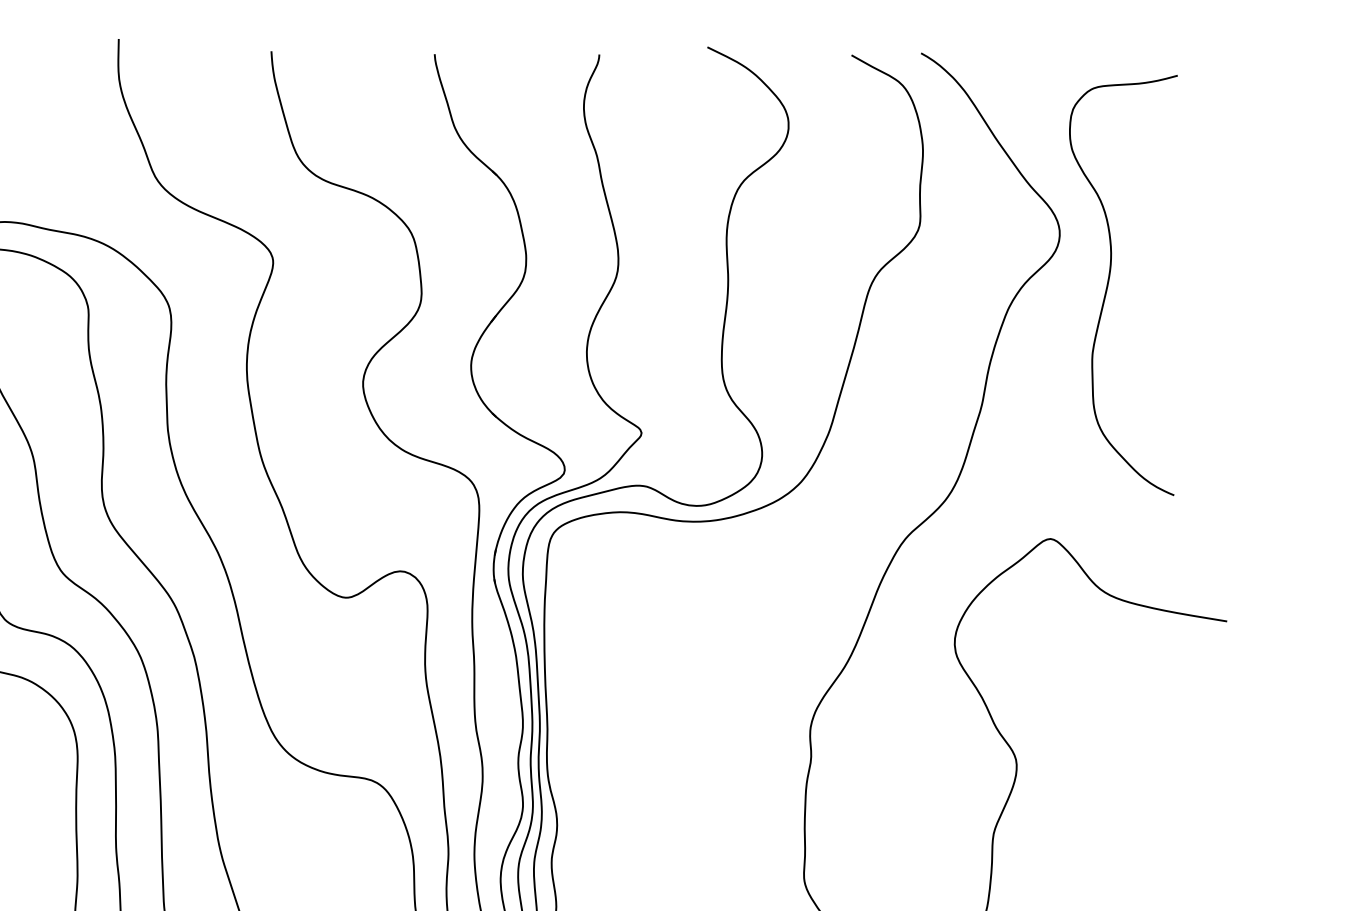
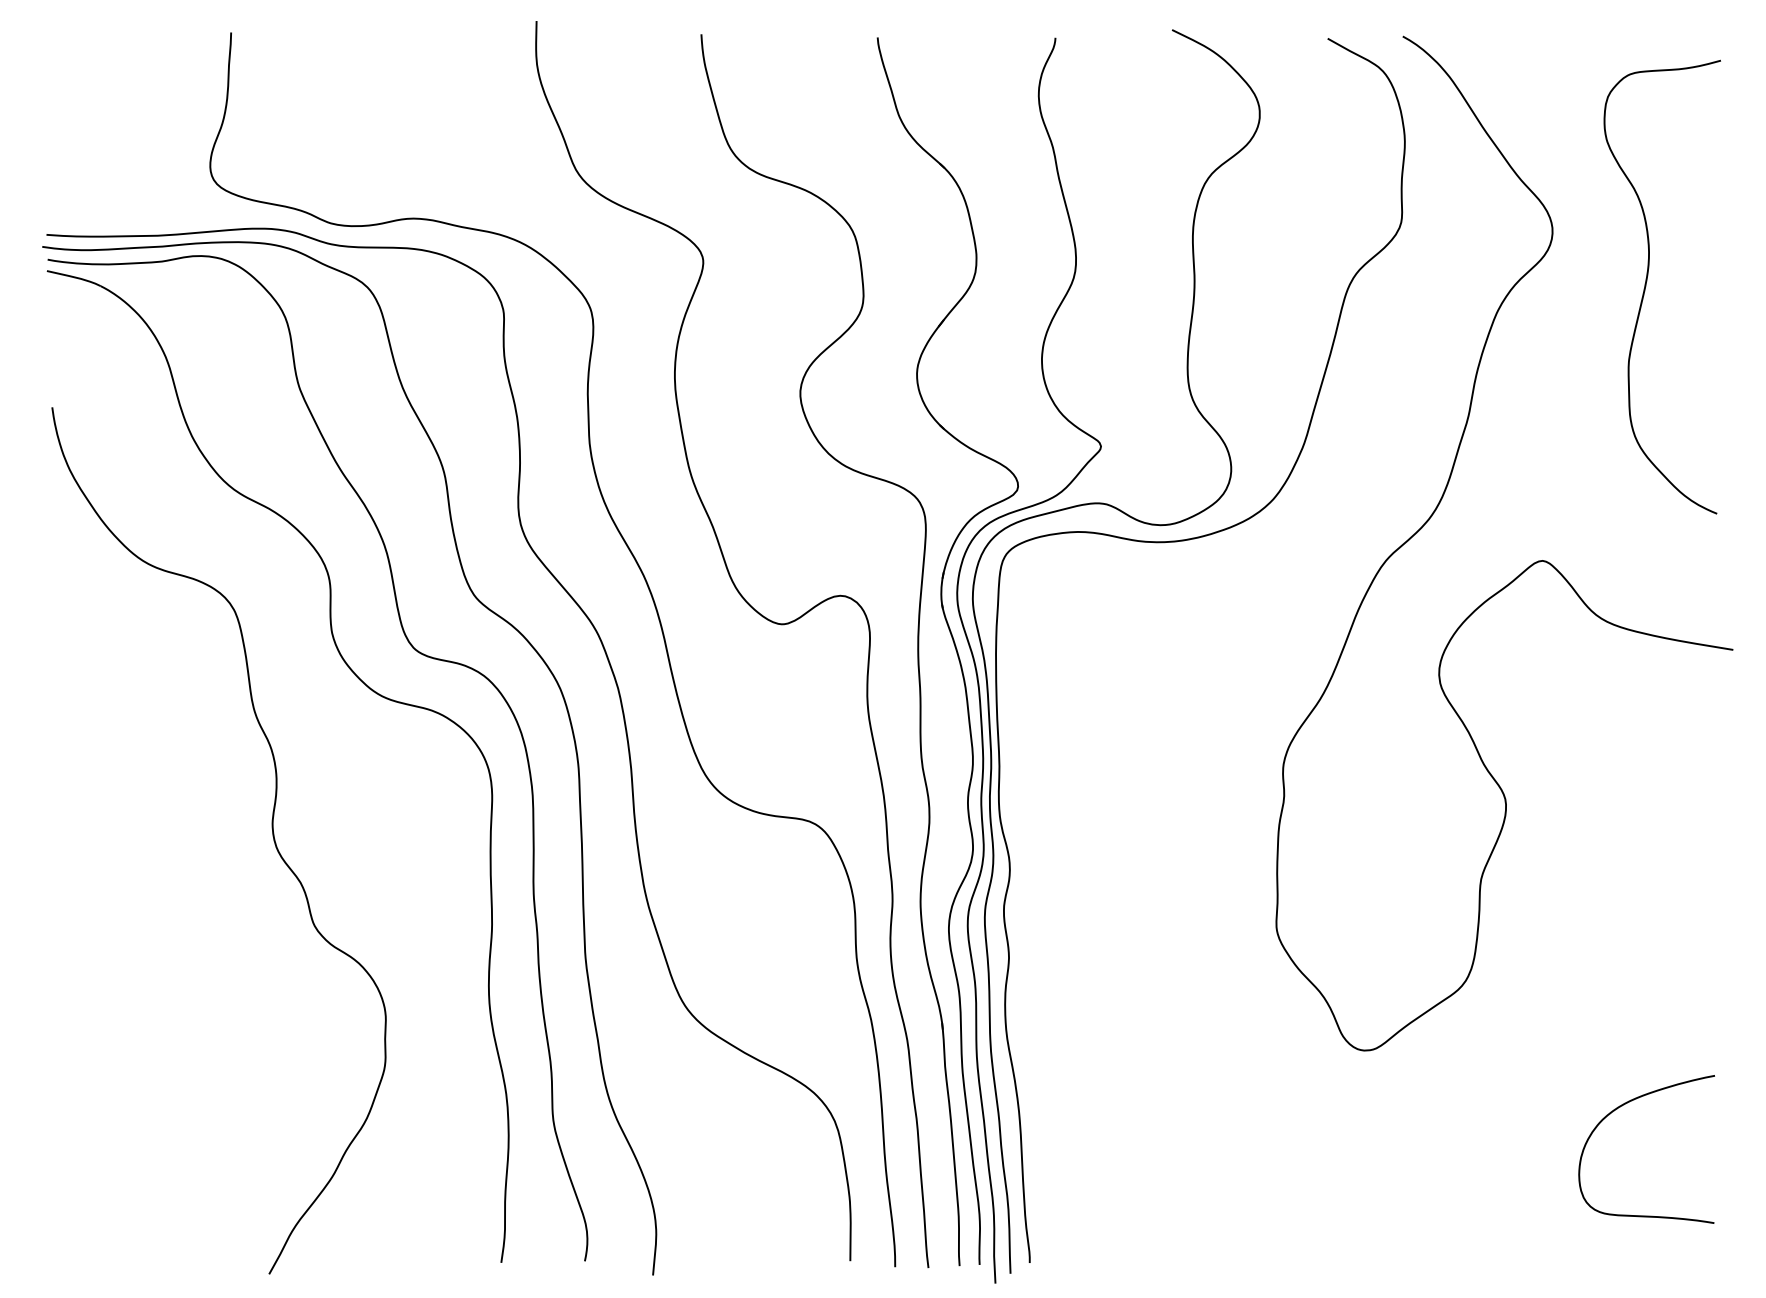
curve: (1109, 280) -> (1647, 281), moved

